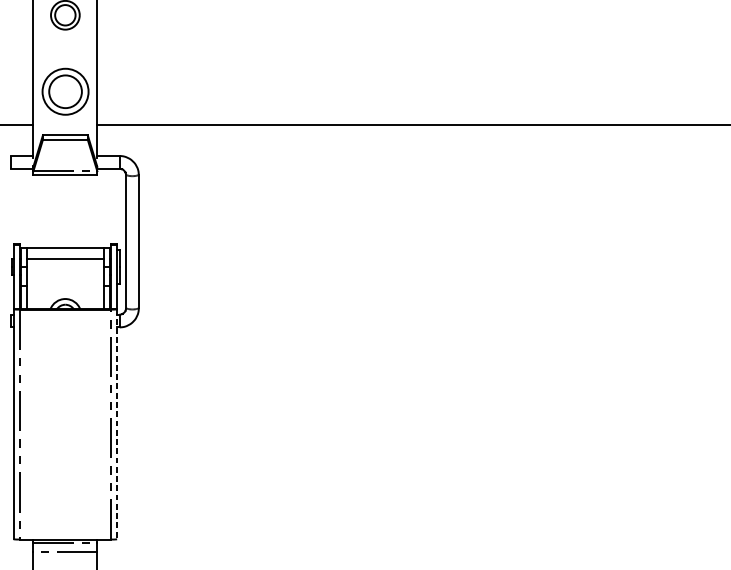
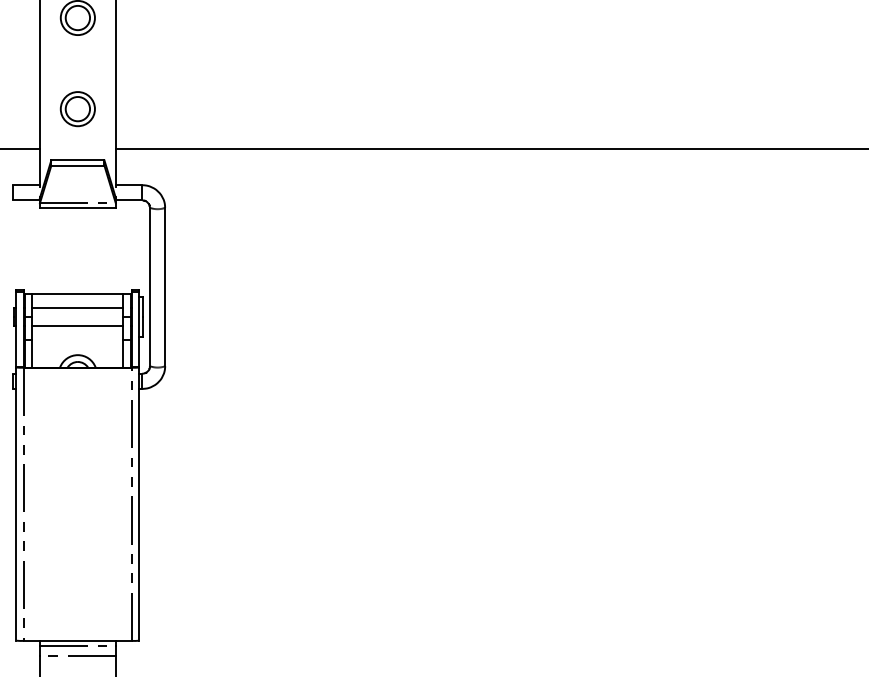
part: (65, 92) -> (77, 109), size x0.62
line: (65, 274) -> (77, 326), added
line: (117, 424) -> (139, 504), dashed -> solid

